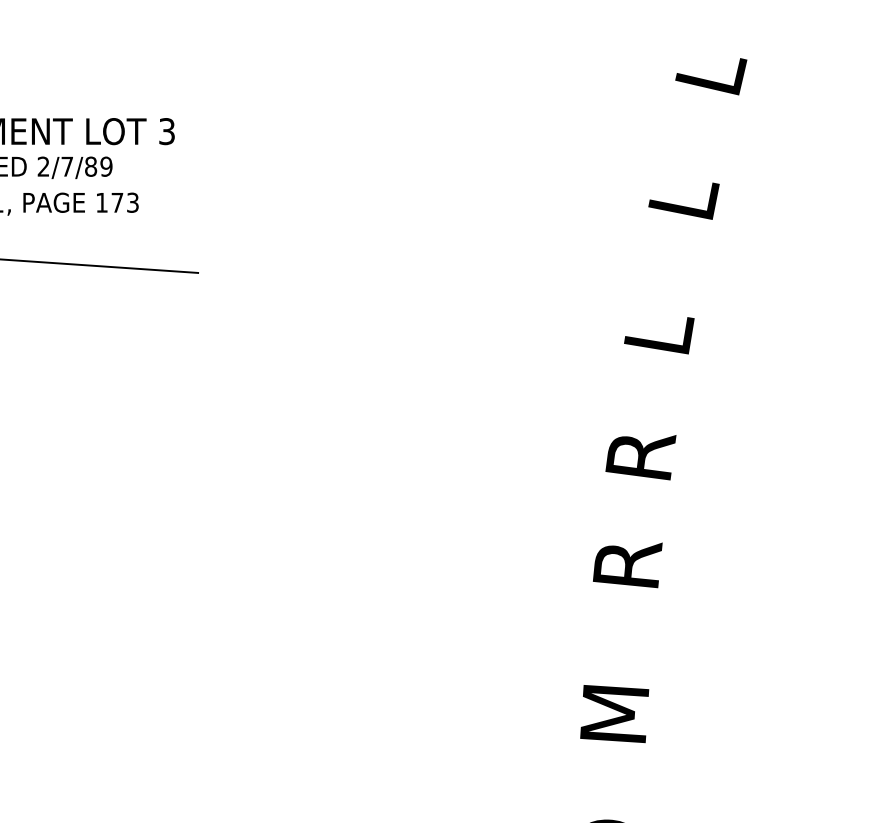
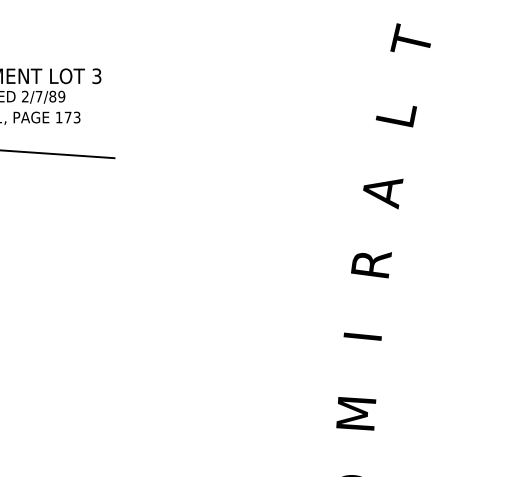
text: (709, 68) -> (411, 39), L -> T
text: (659, 333) -> (382, 193), L -> A
text: (627, 559) -> (363, 324), R -> I

